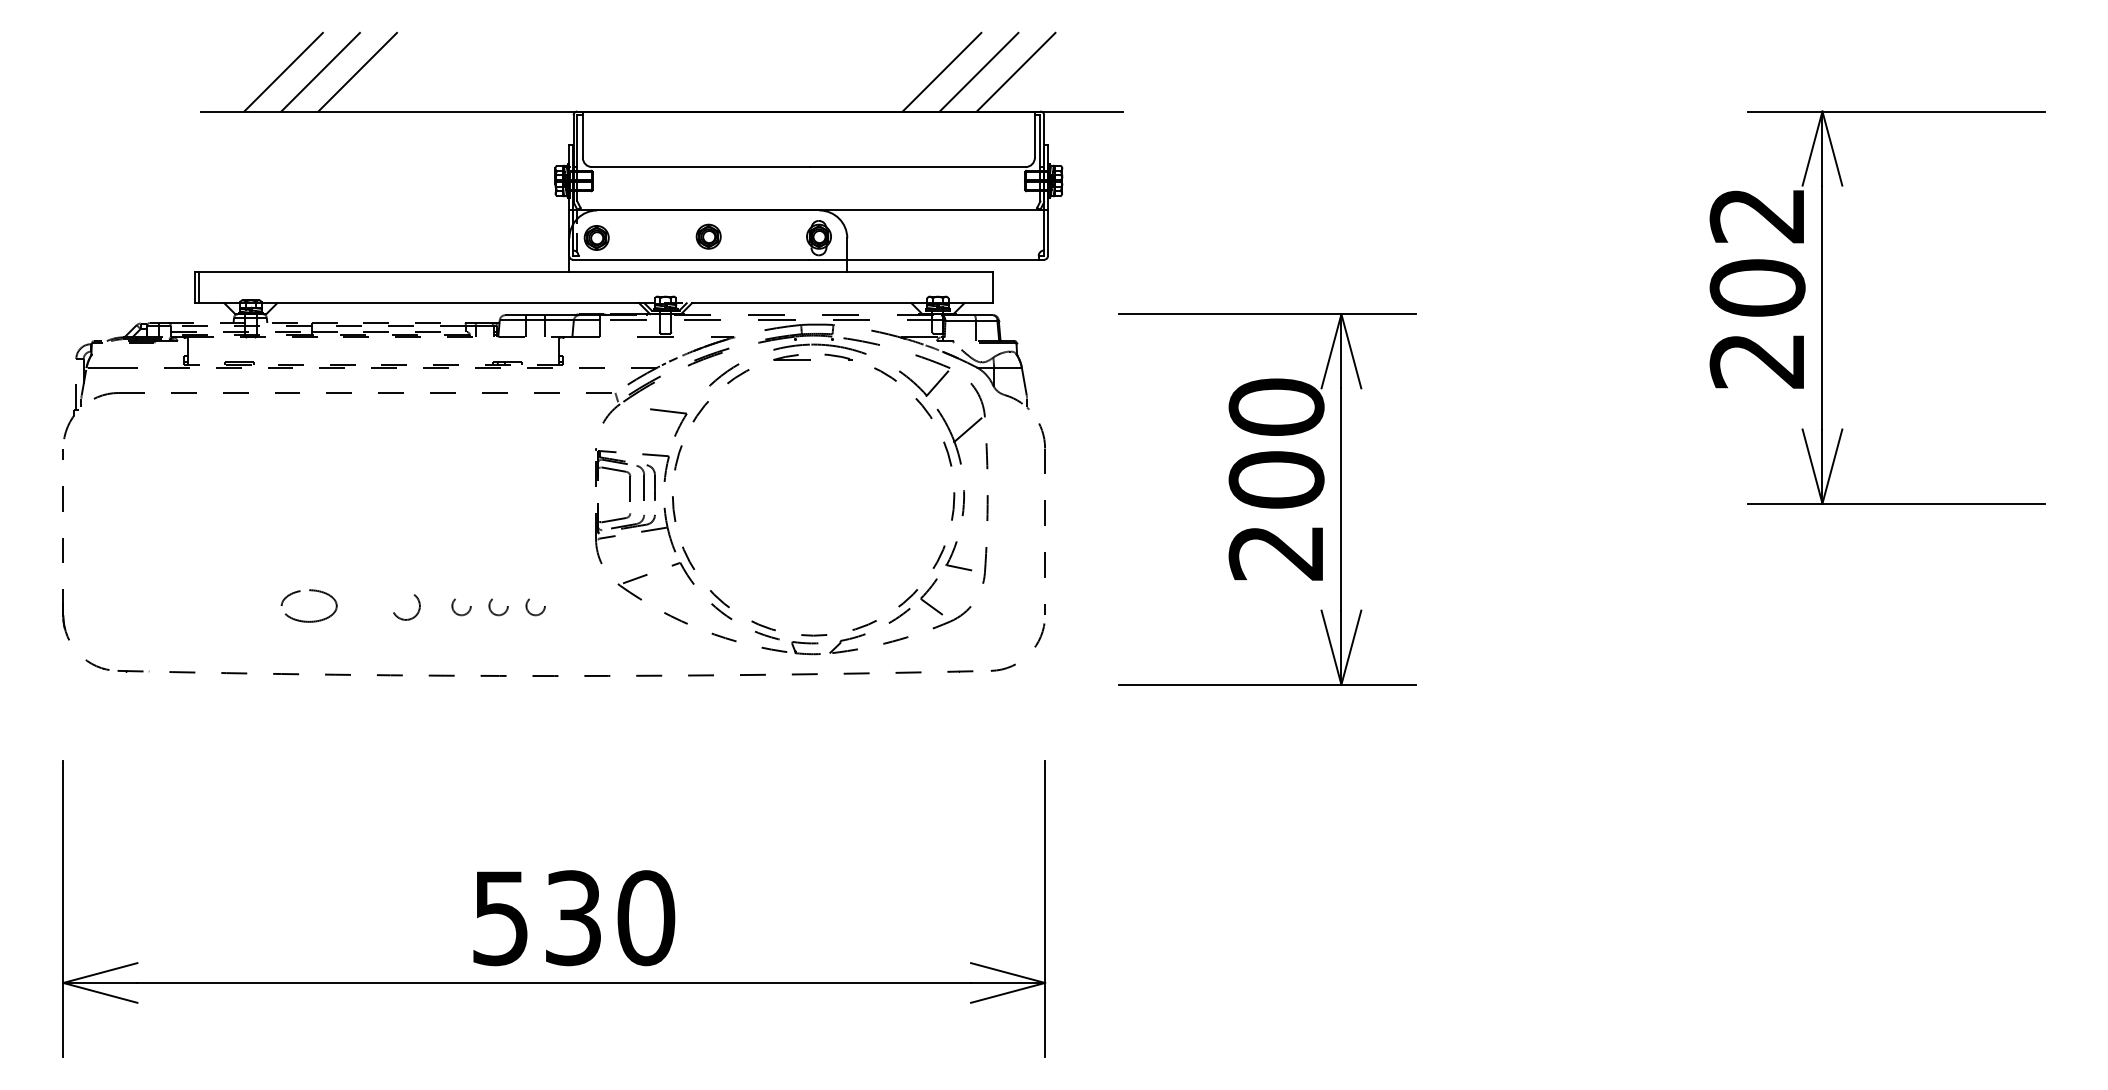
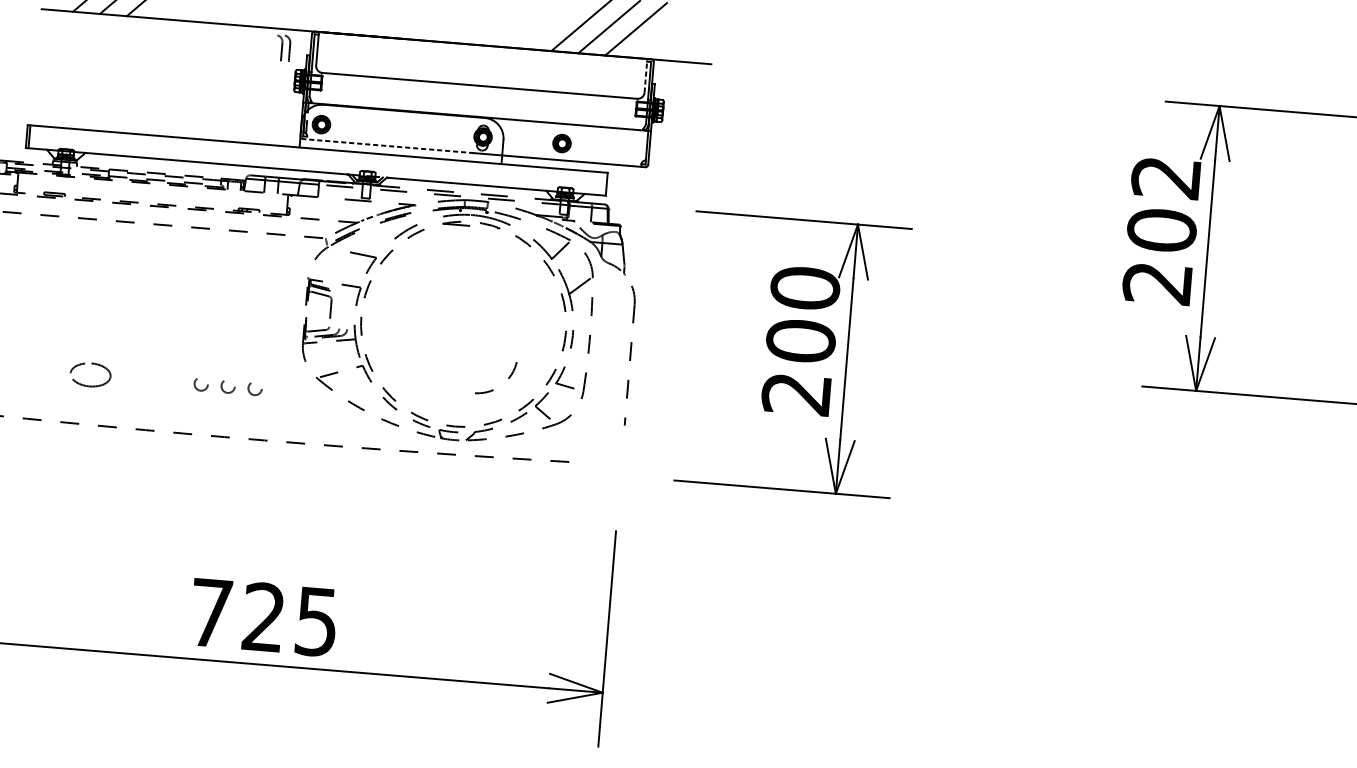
line: (1034, 134) -> (645, 75), solid -> dashed
part: (708, 236) -> (561, 143), moved
line: (690, 259) -> (388, 145), solid -> dashed
part: (645, 482) -> (282, 48), moved
circle: (406, 607) -> (161, 381), removed
arc: (1015, 663) -> (493, 389), moved
text: (574, 918) -> (264, 617), 530 -> 725

